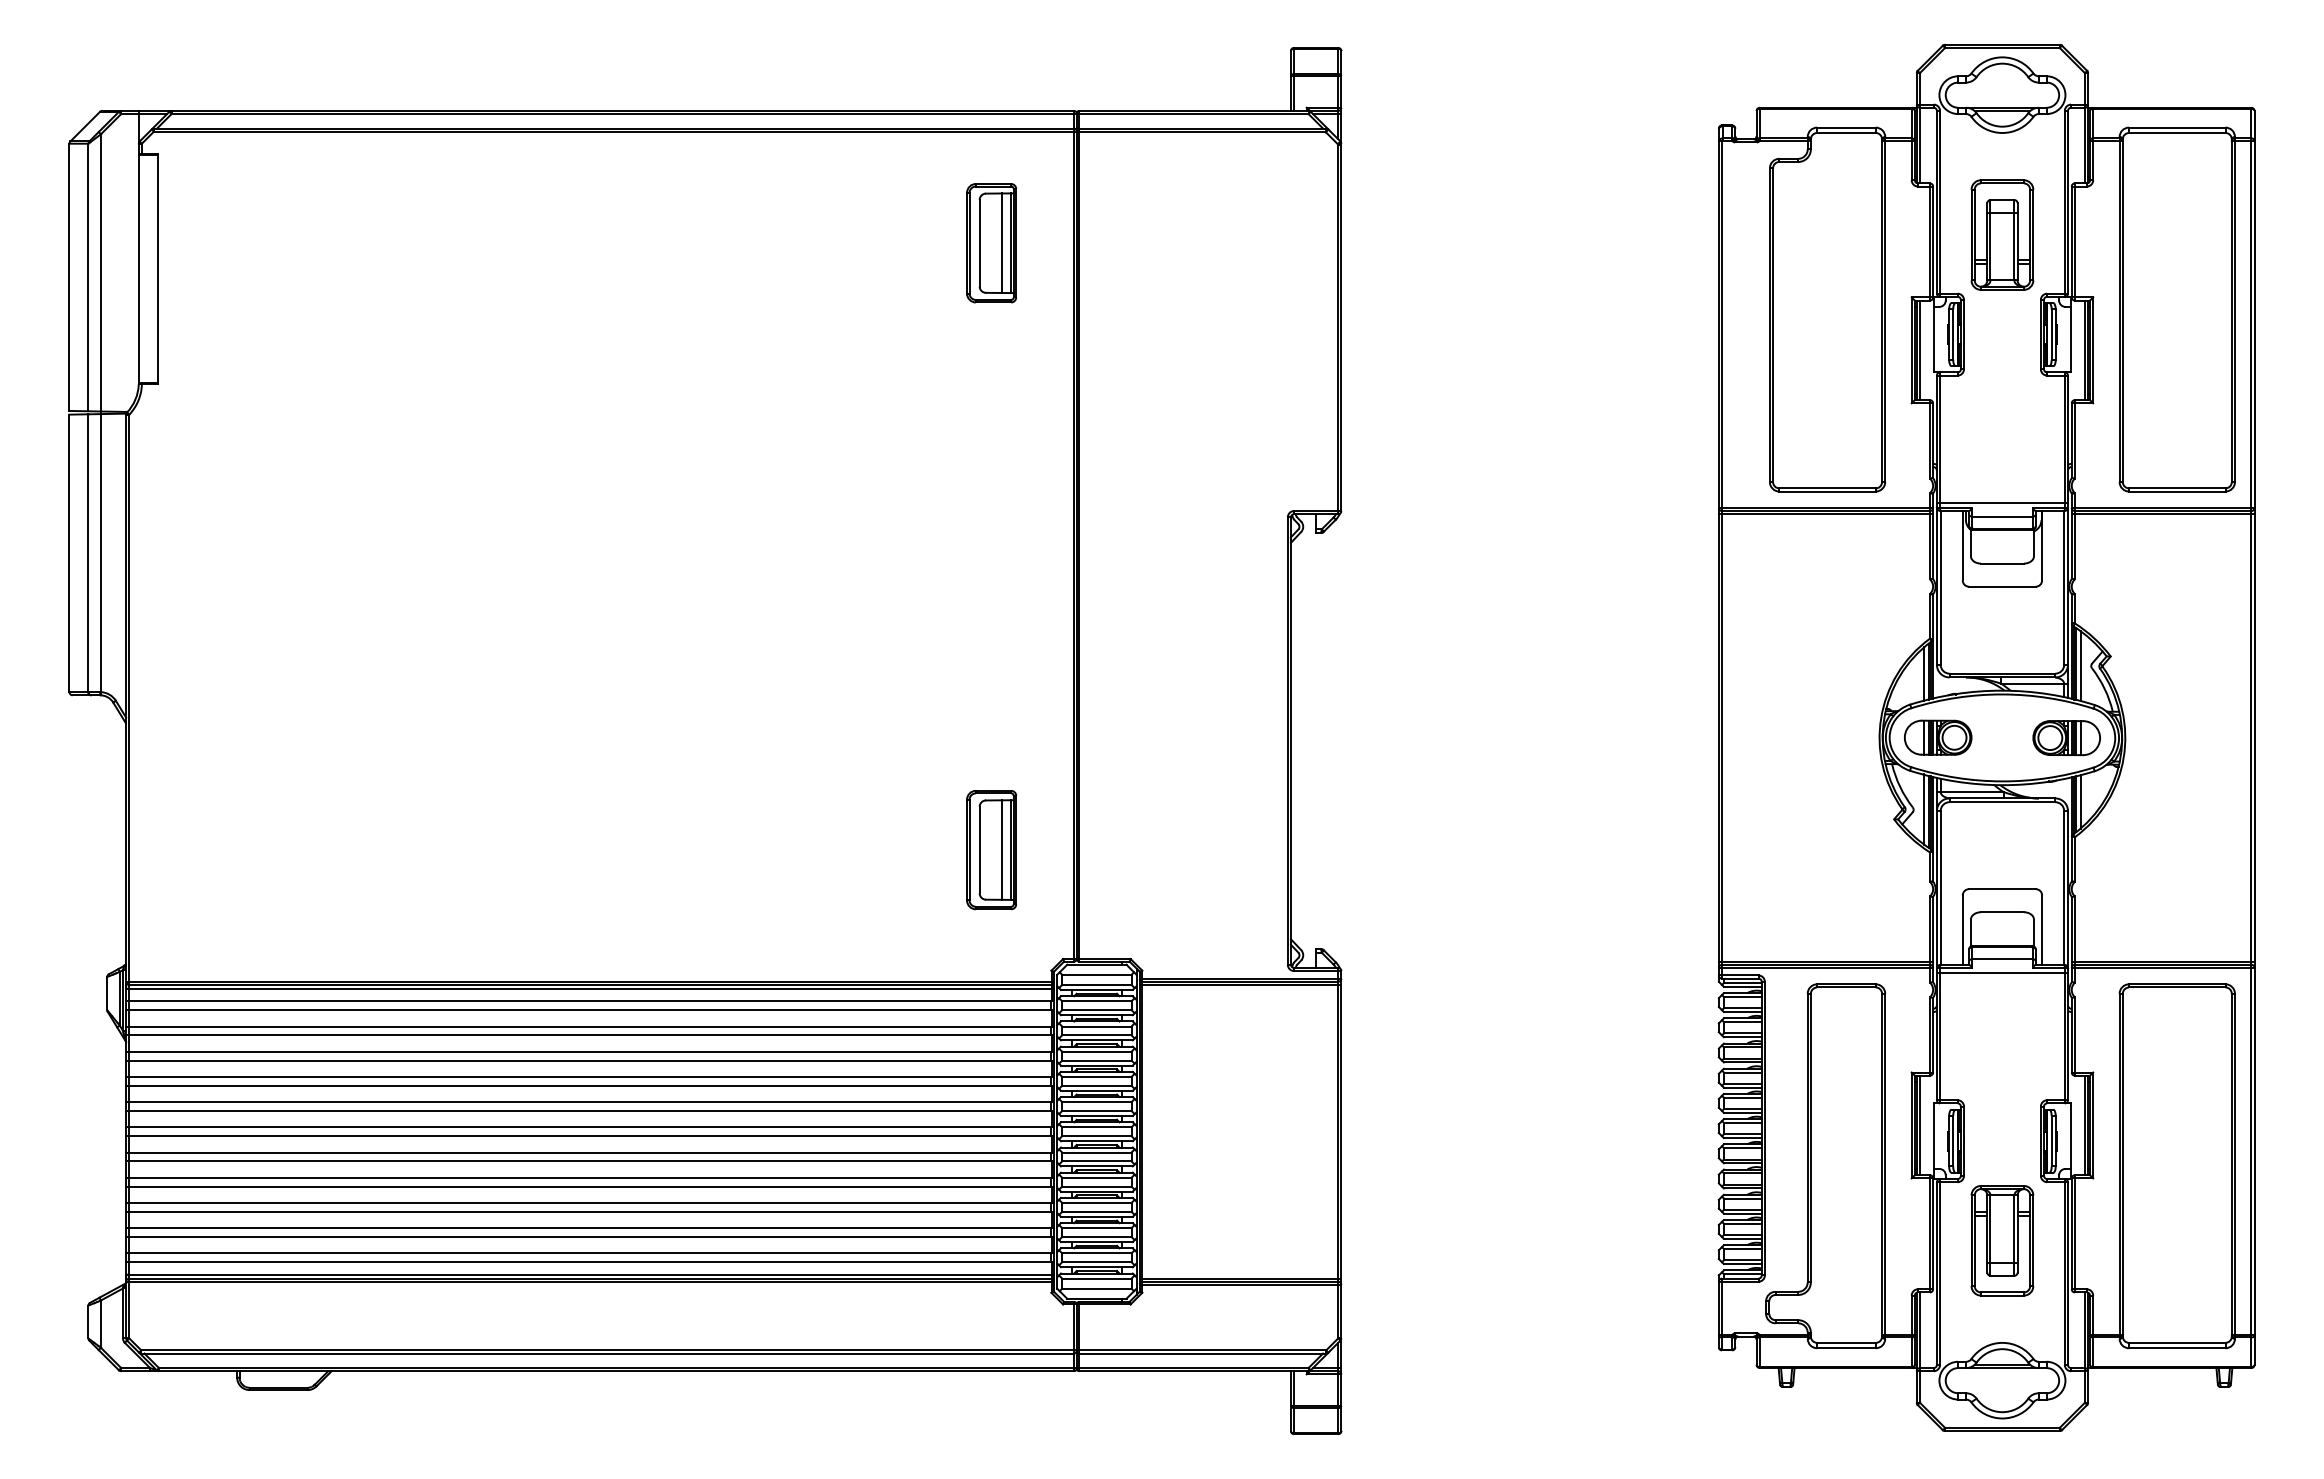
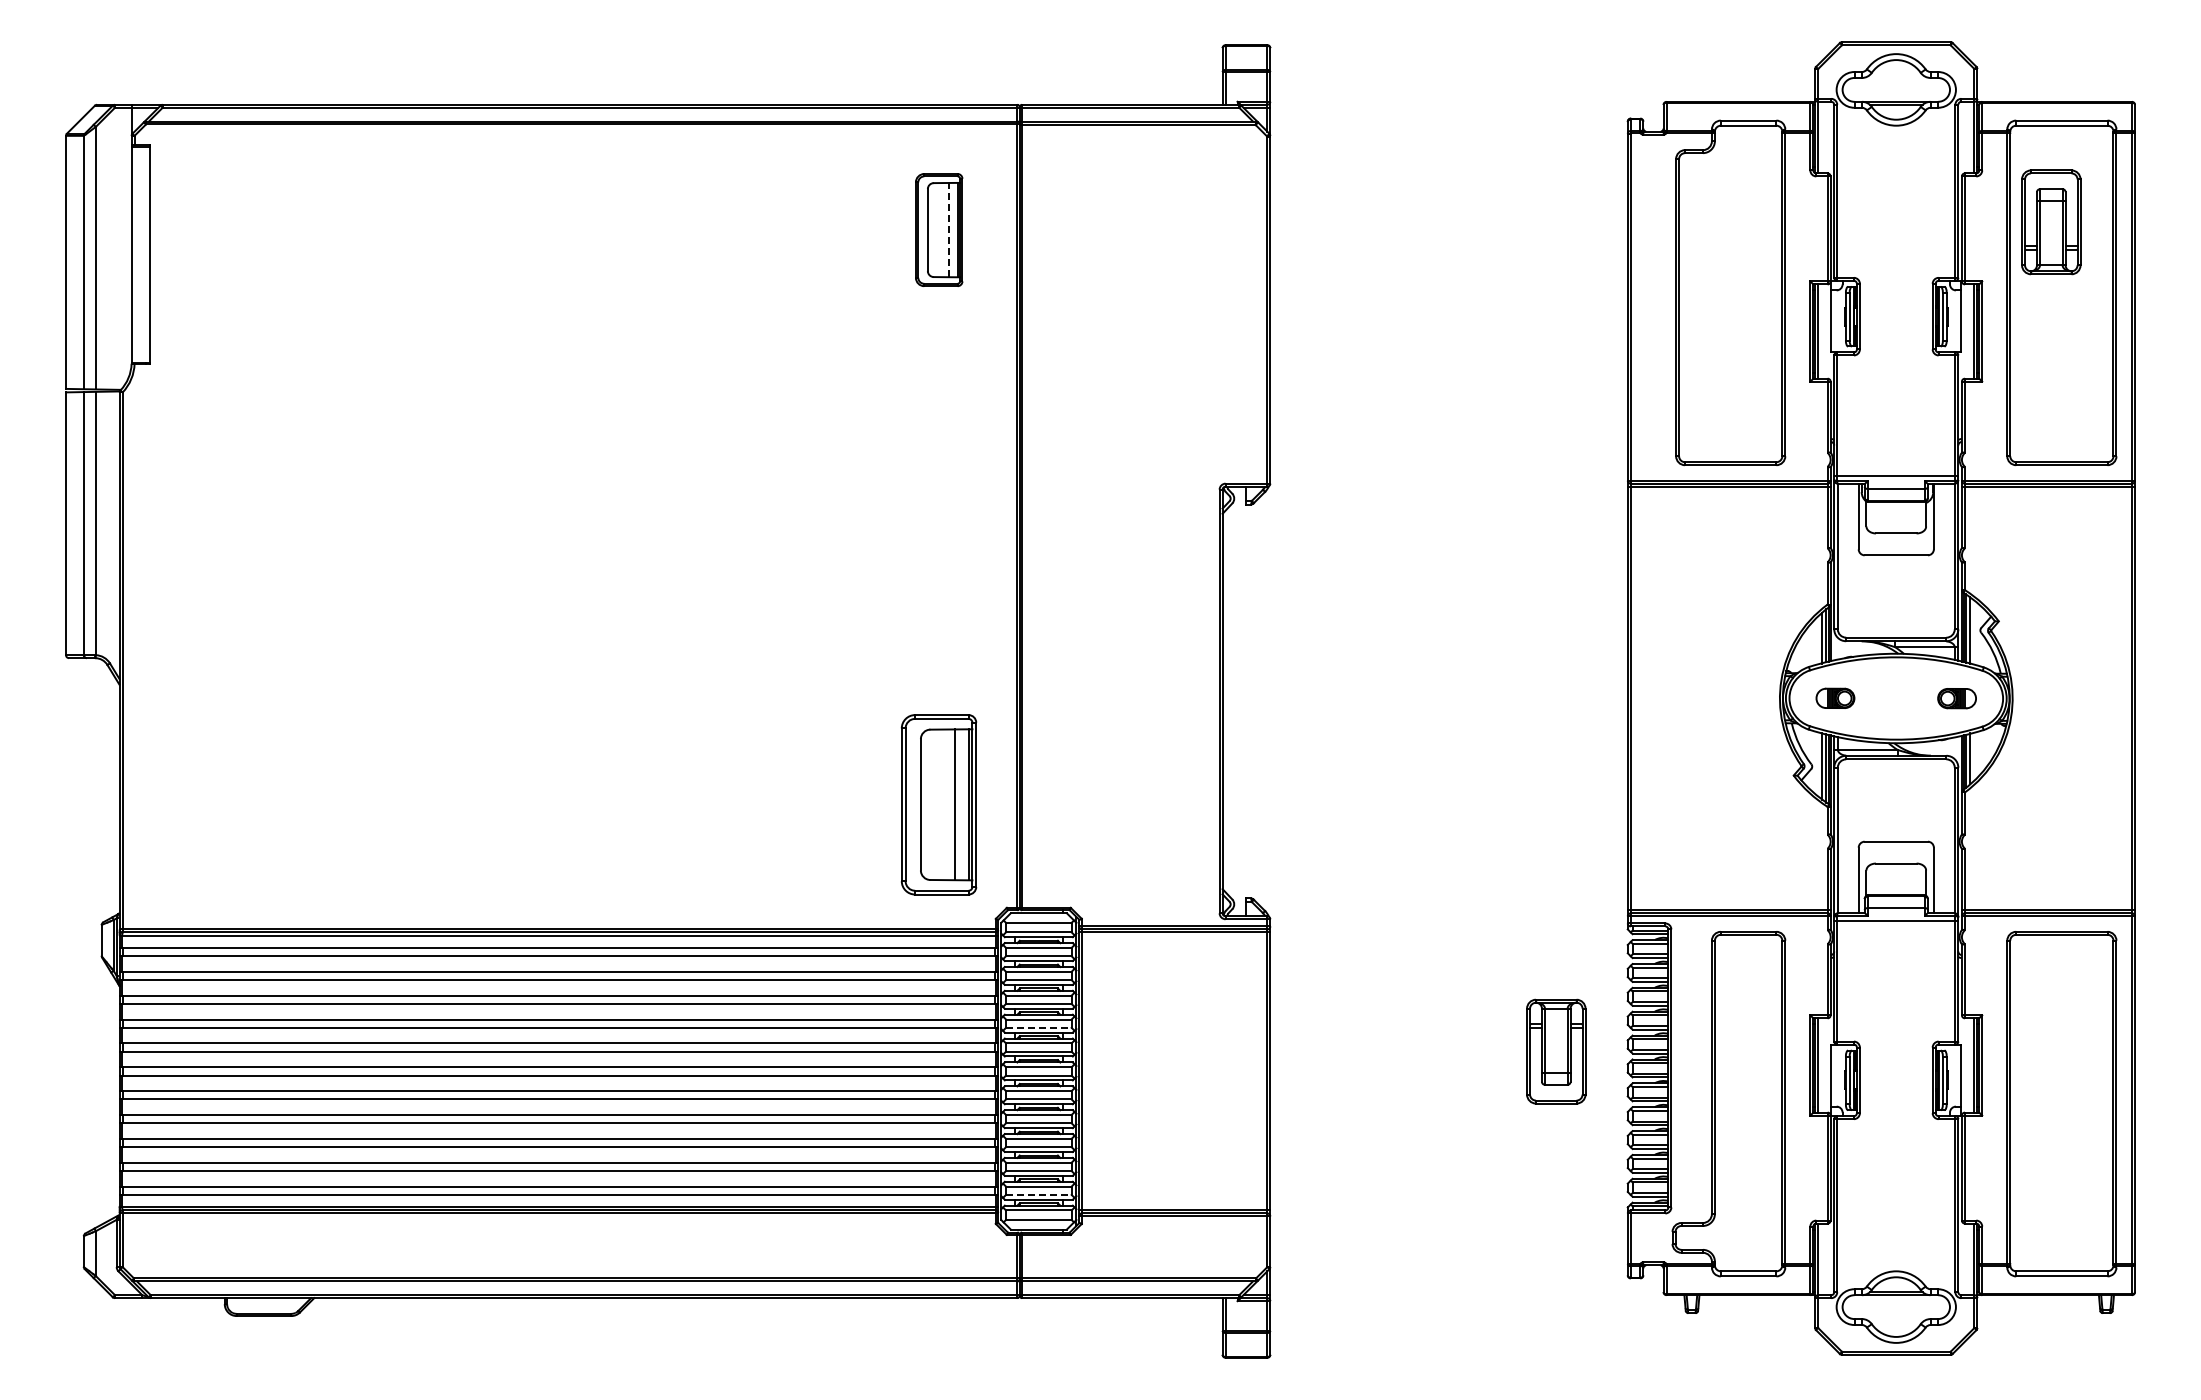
part: (2002, 235) -> (2051, 222), moved
line: (1002, 242) -> (949, 229), solid -> dashed
part: (1938, 737) -> (1835, 698), size x0.6
part: (2066, 737) -> (1956, 698), size x0.6
part: (991, 849) -> (939, 804), size x1.6
line: (1096, 1085) -> (1038, 1027), solid -> dashed
part: (2002, 1240) -> (1556, 1051), moved
line: (1096, 1261) -> (1038, 1194), solid -> dashed

